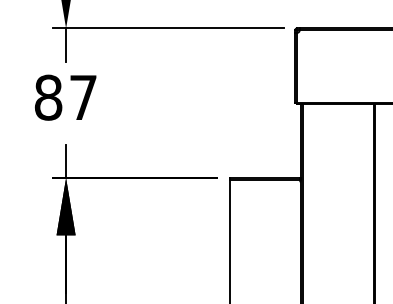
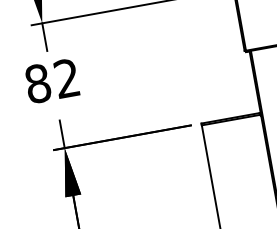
text: (83, 96) -> (67, 77), 87 -> 82

